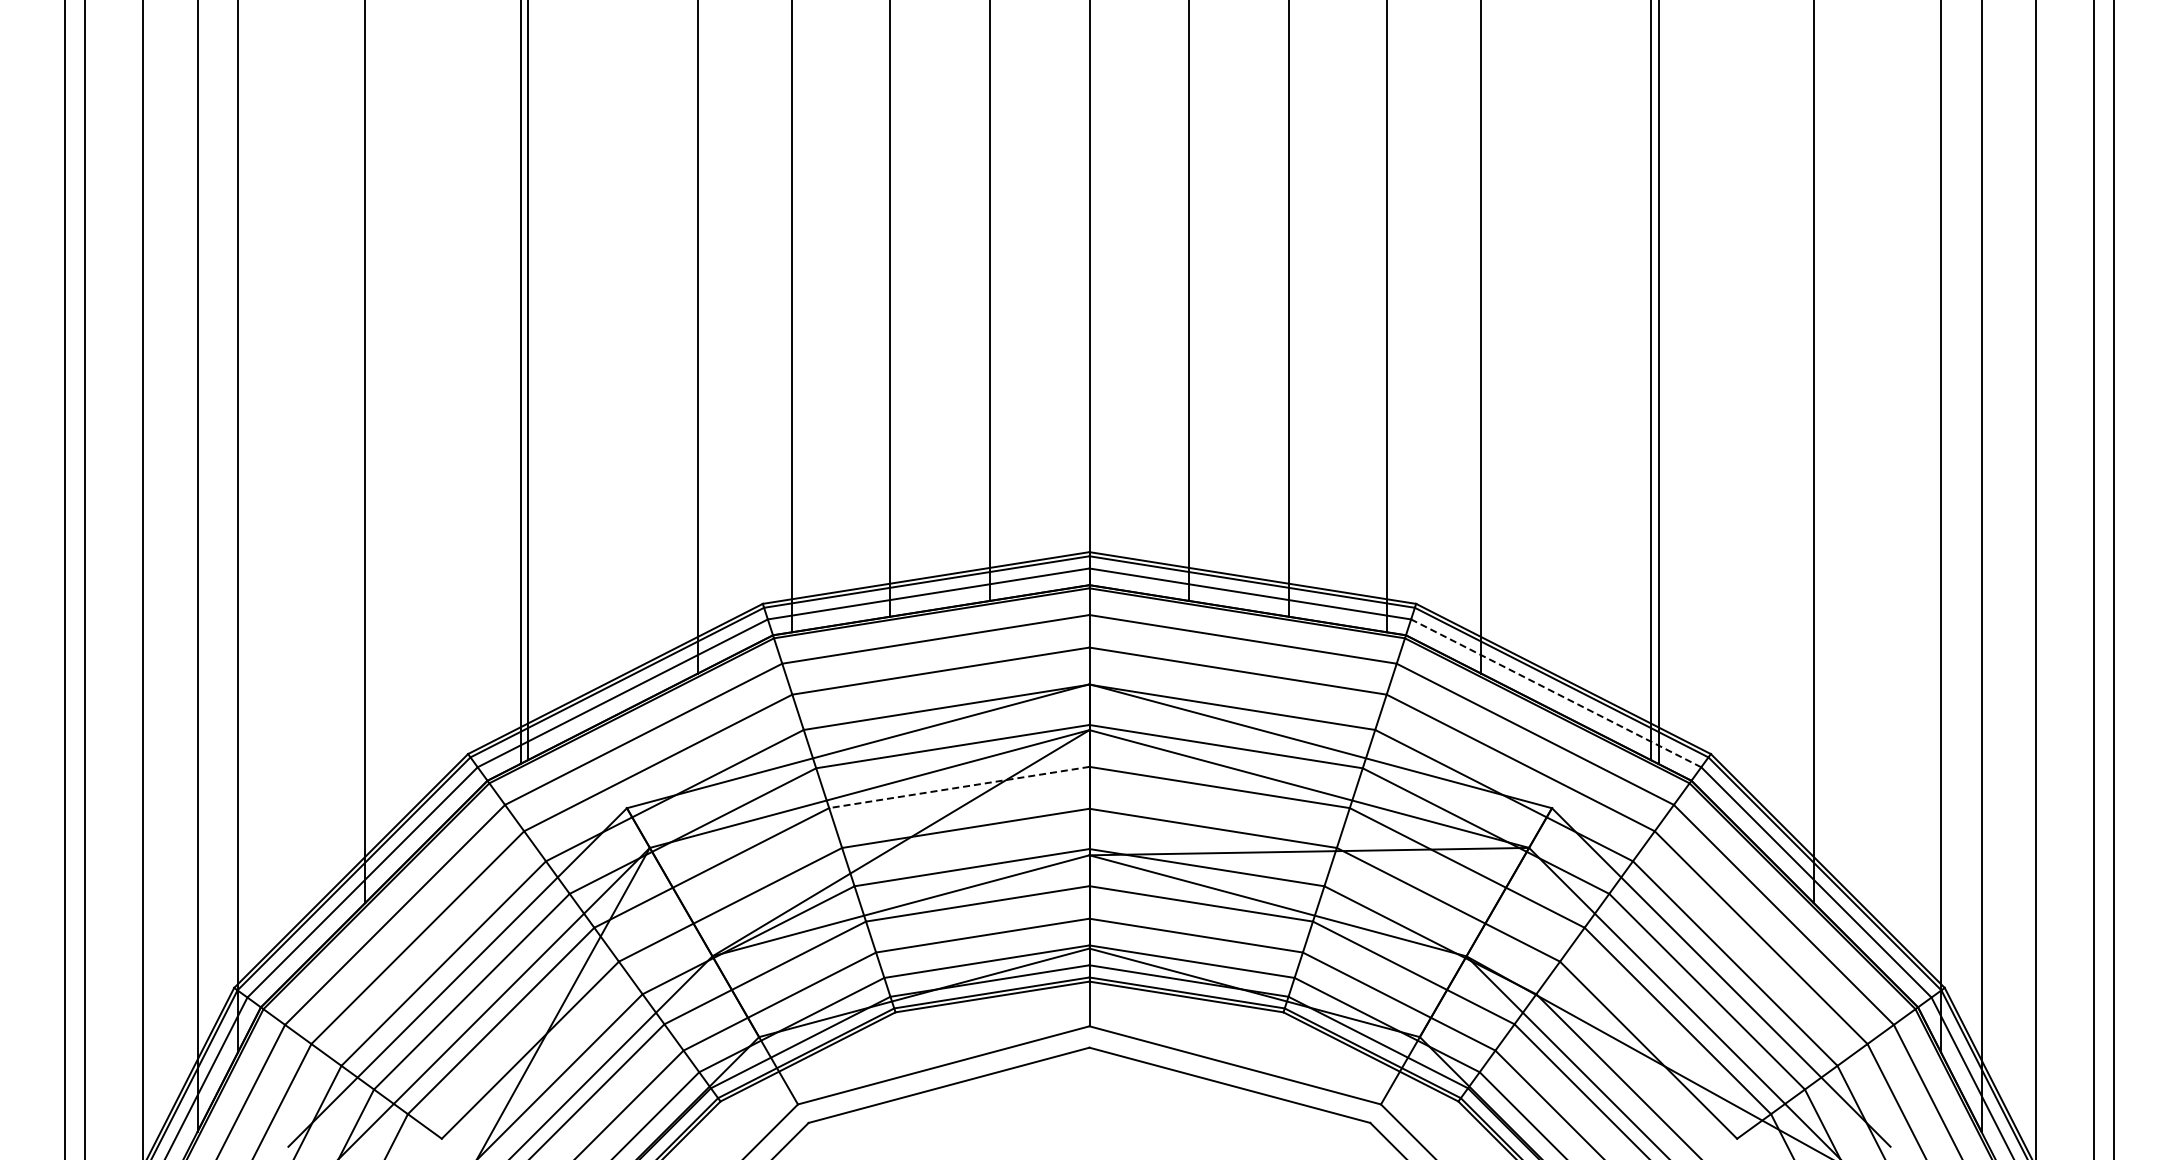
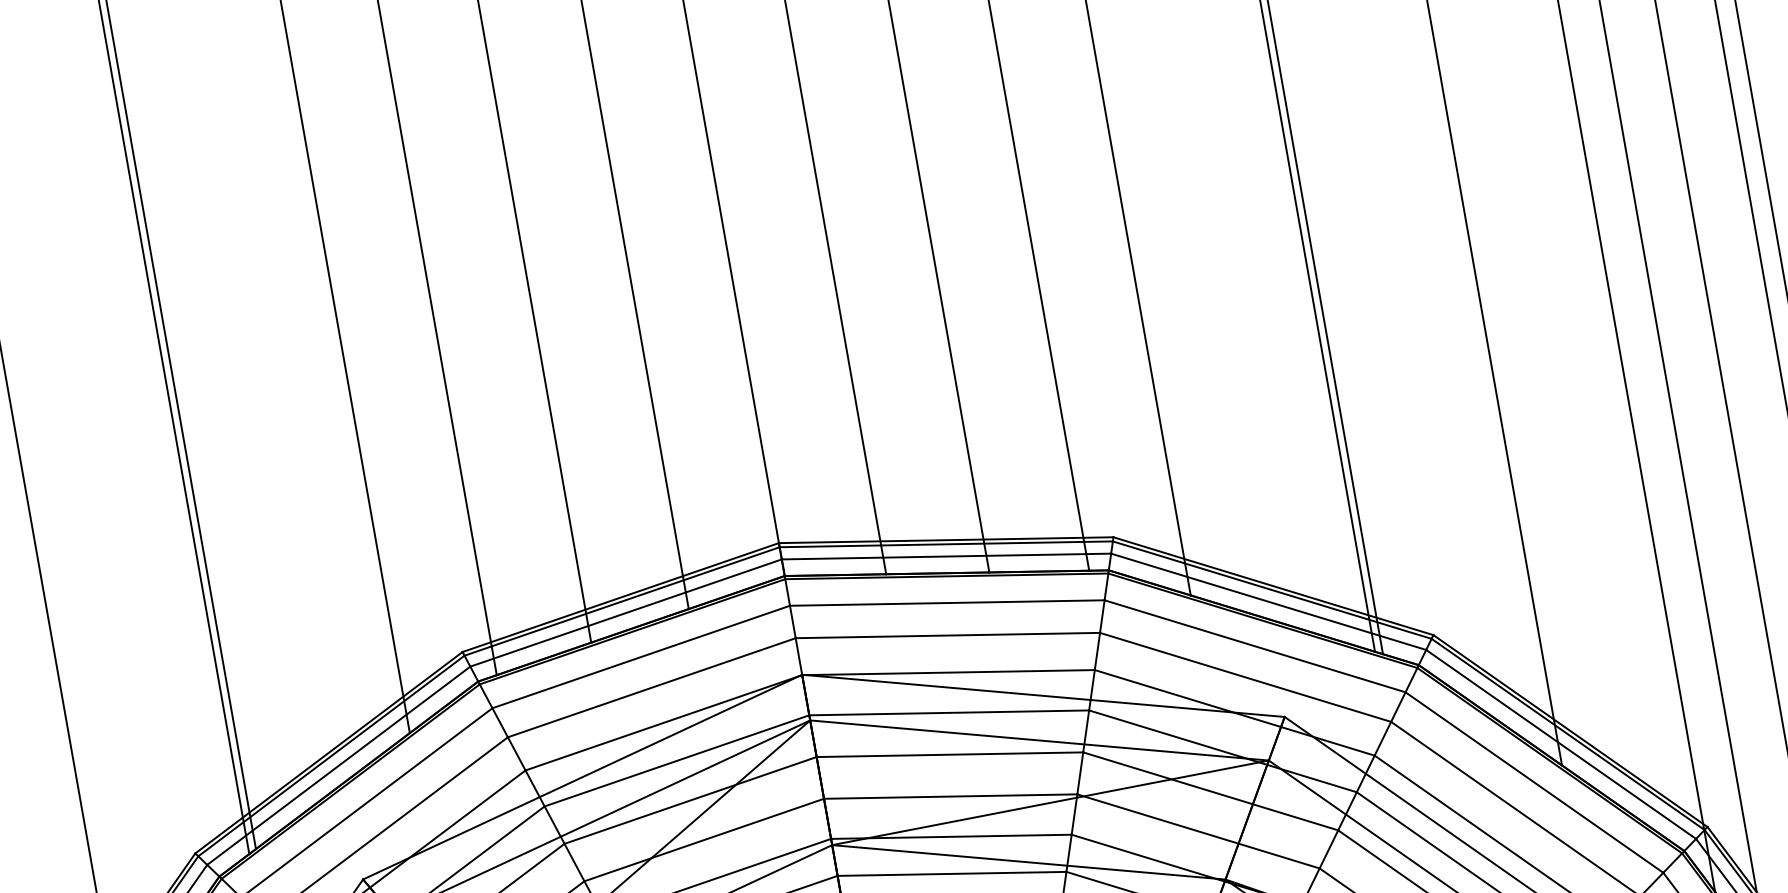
line: (1556, 693) -> (1269, 601), dashed -> solid
line: (959, 787) -> (690, 800), dashed -> solid

